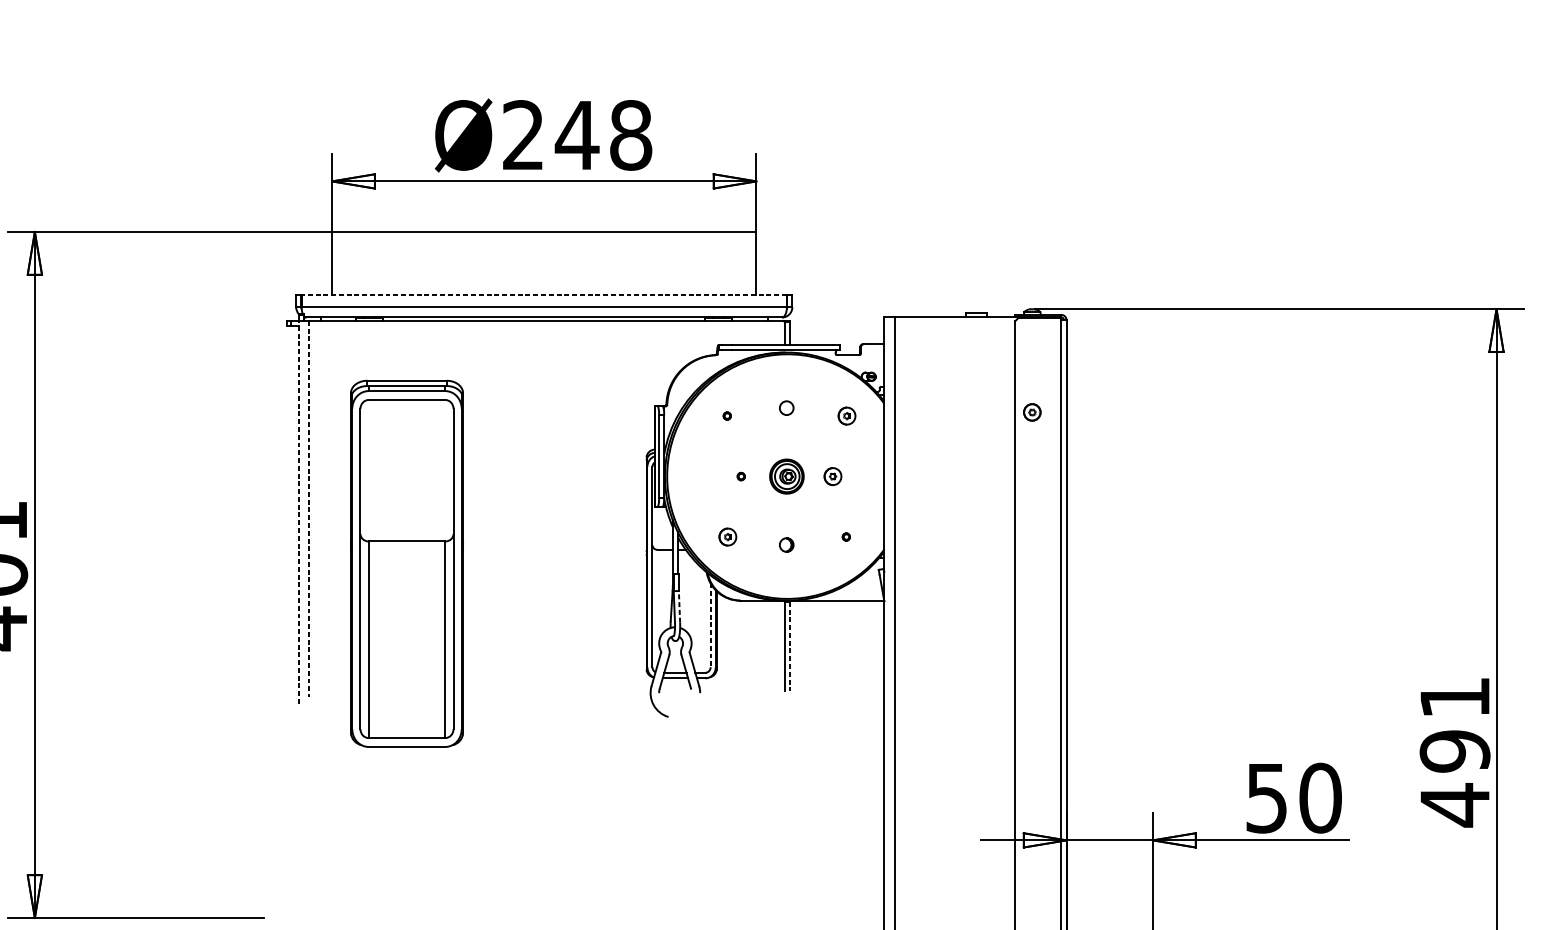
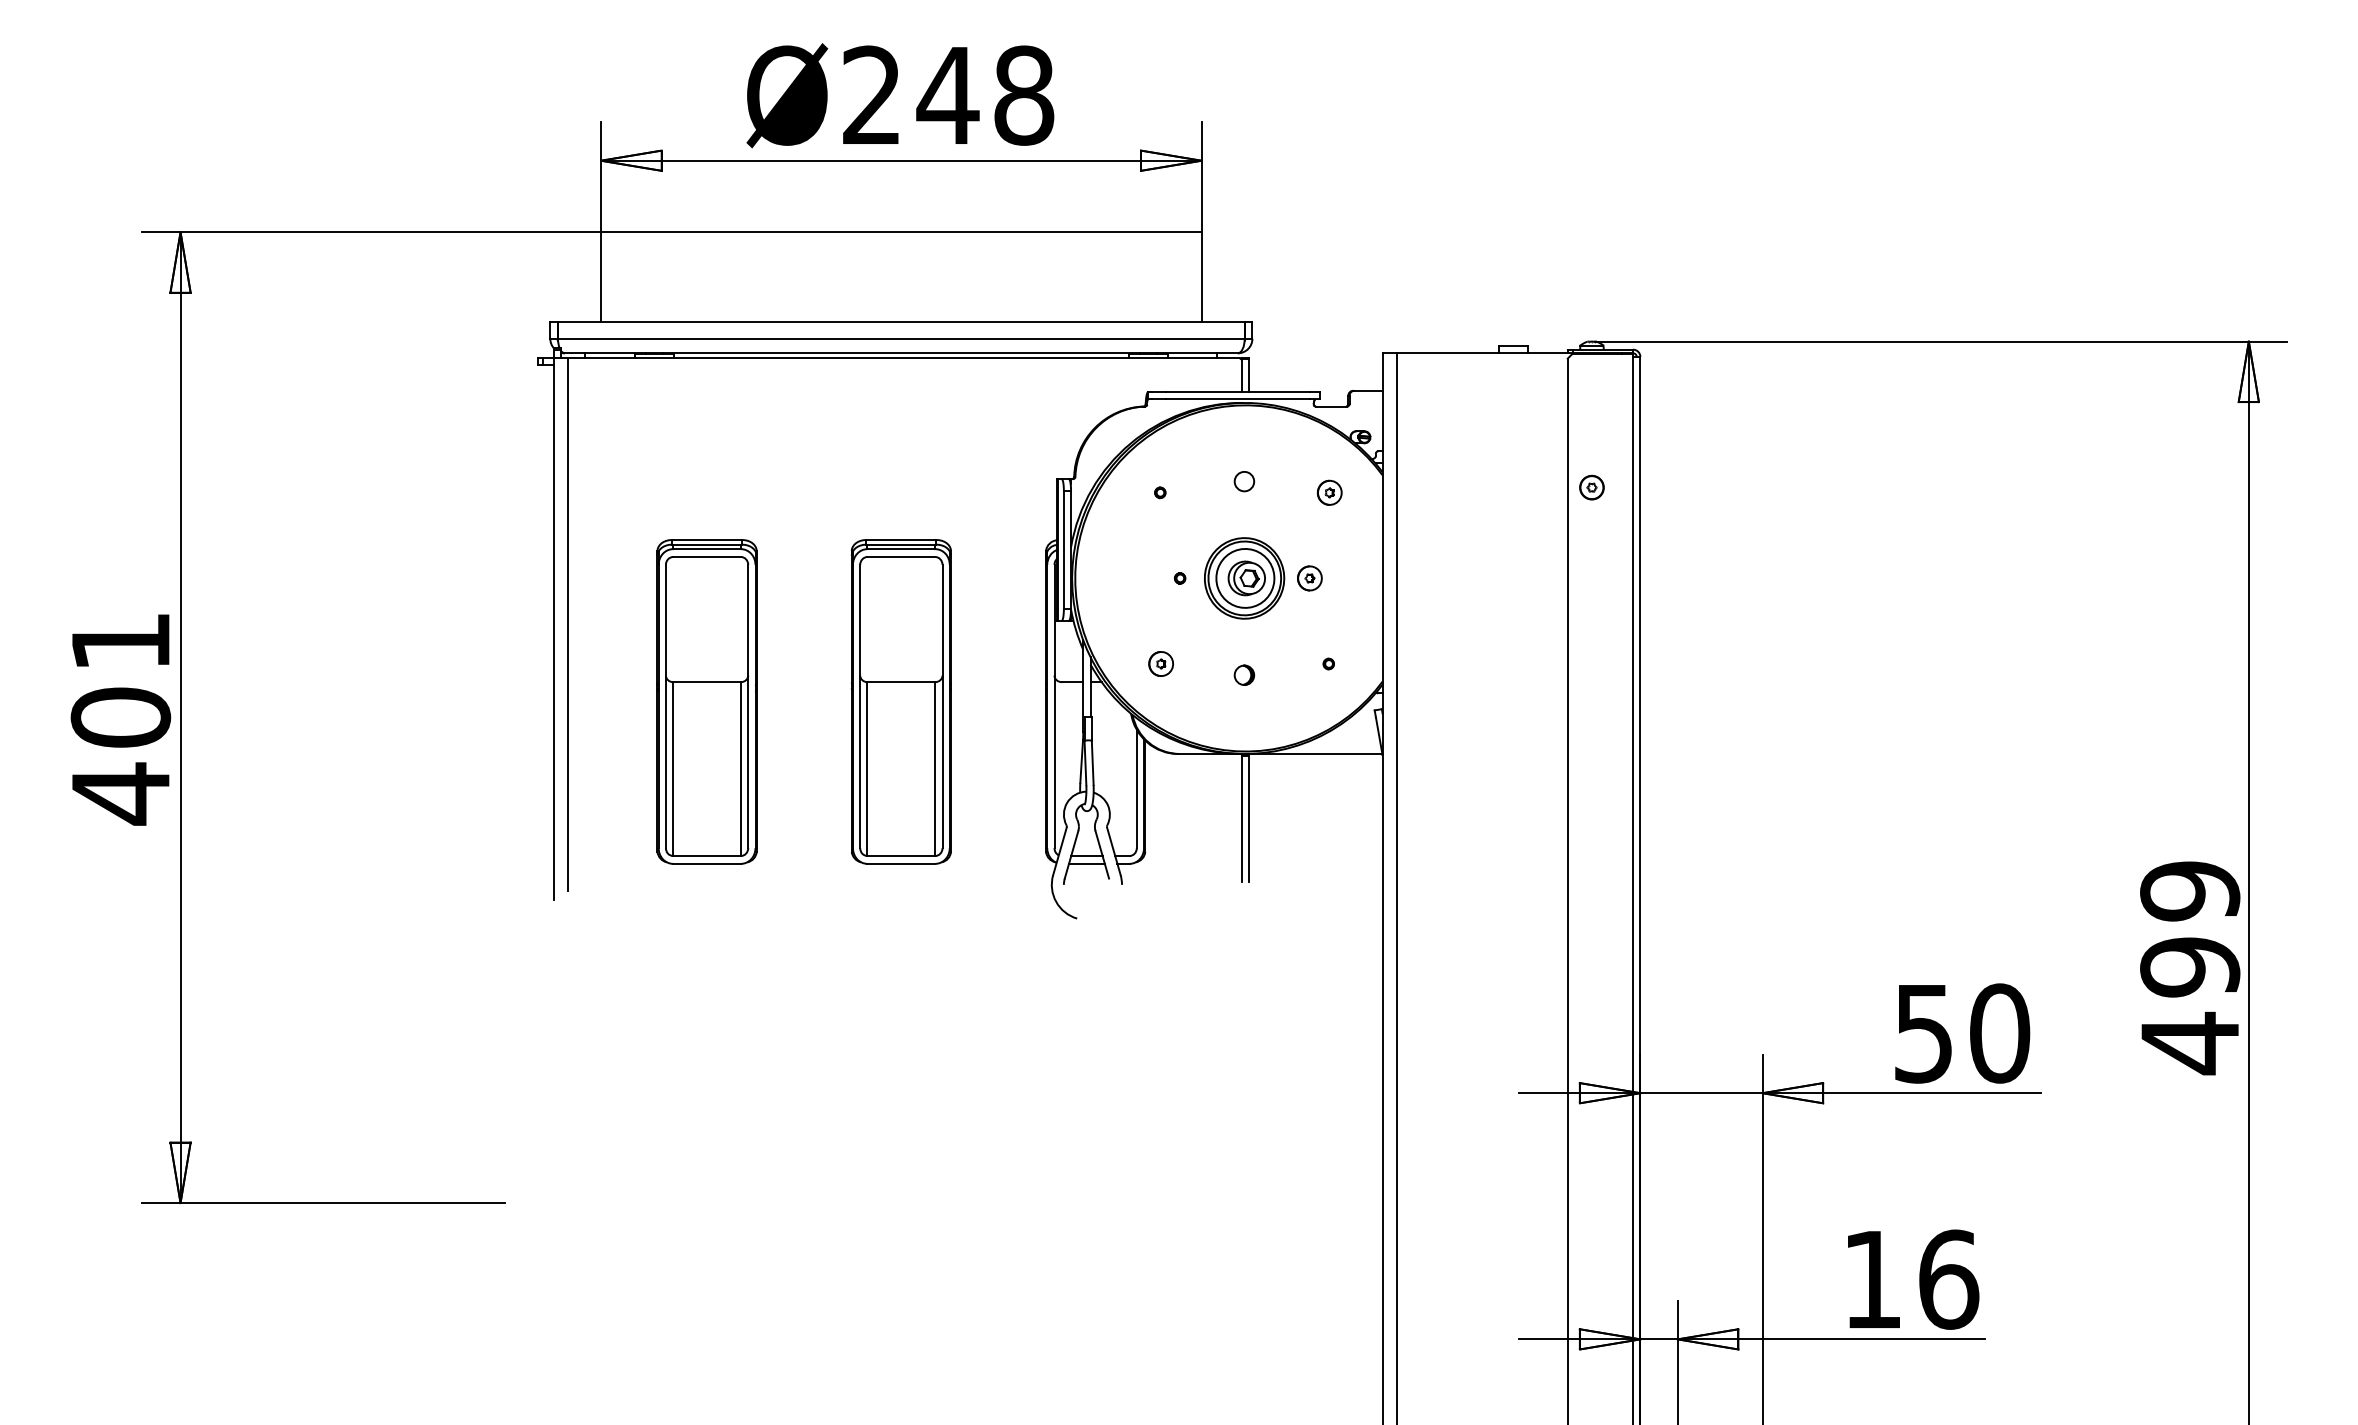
line: (543, 295) -> (900, 321), dashed -> solid
part: (786, 476) -> (1244, 578), size x1.67
line: (309, 509) -> (568, 624), dashed -> solid
line: (298, 511) -> (553, 628), dashed -> solid
part: (406, 563) -> (706, 701), size x0.62
part: (543, 563) -> (900, 701), added
line: (679, 606) -> (1092, 762), dashed -> solid
line: (710, 625) -> (1136, 789), dashed -> solid
line: (789, 646) -> (1248, 819), dashed -> solid
text: (1455, 697) -> (2190, 891), 491 -> 499

